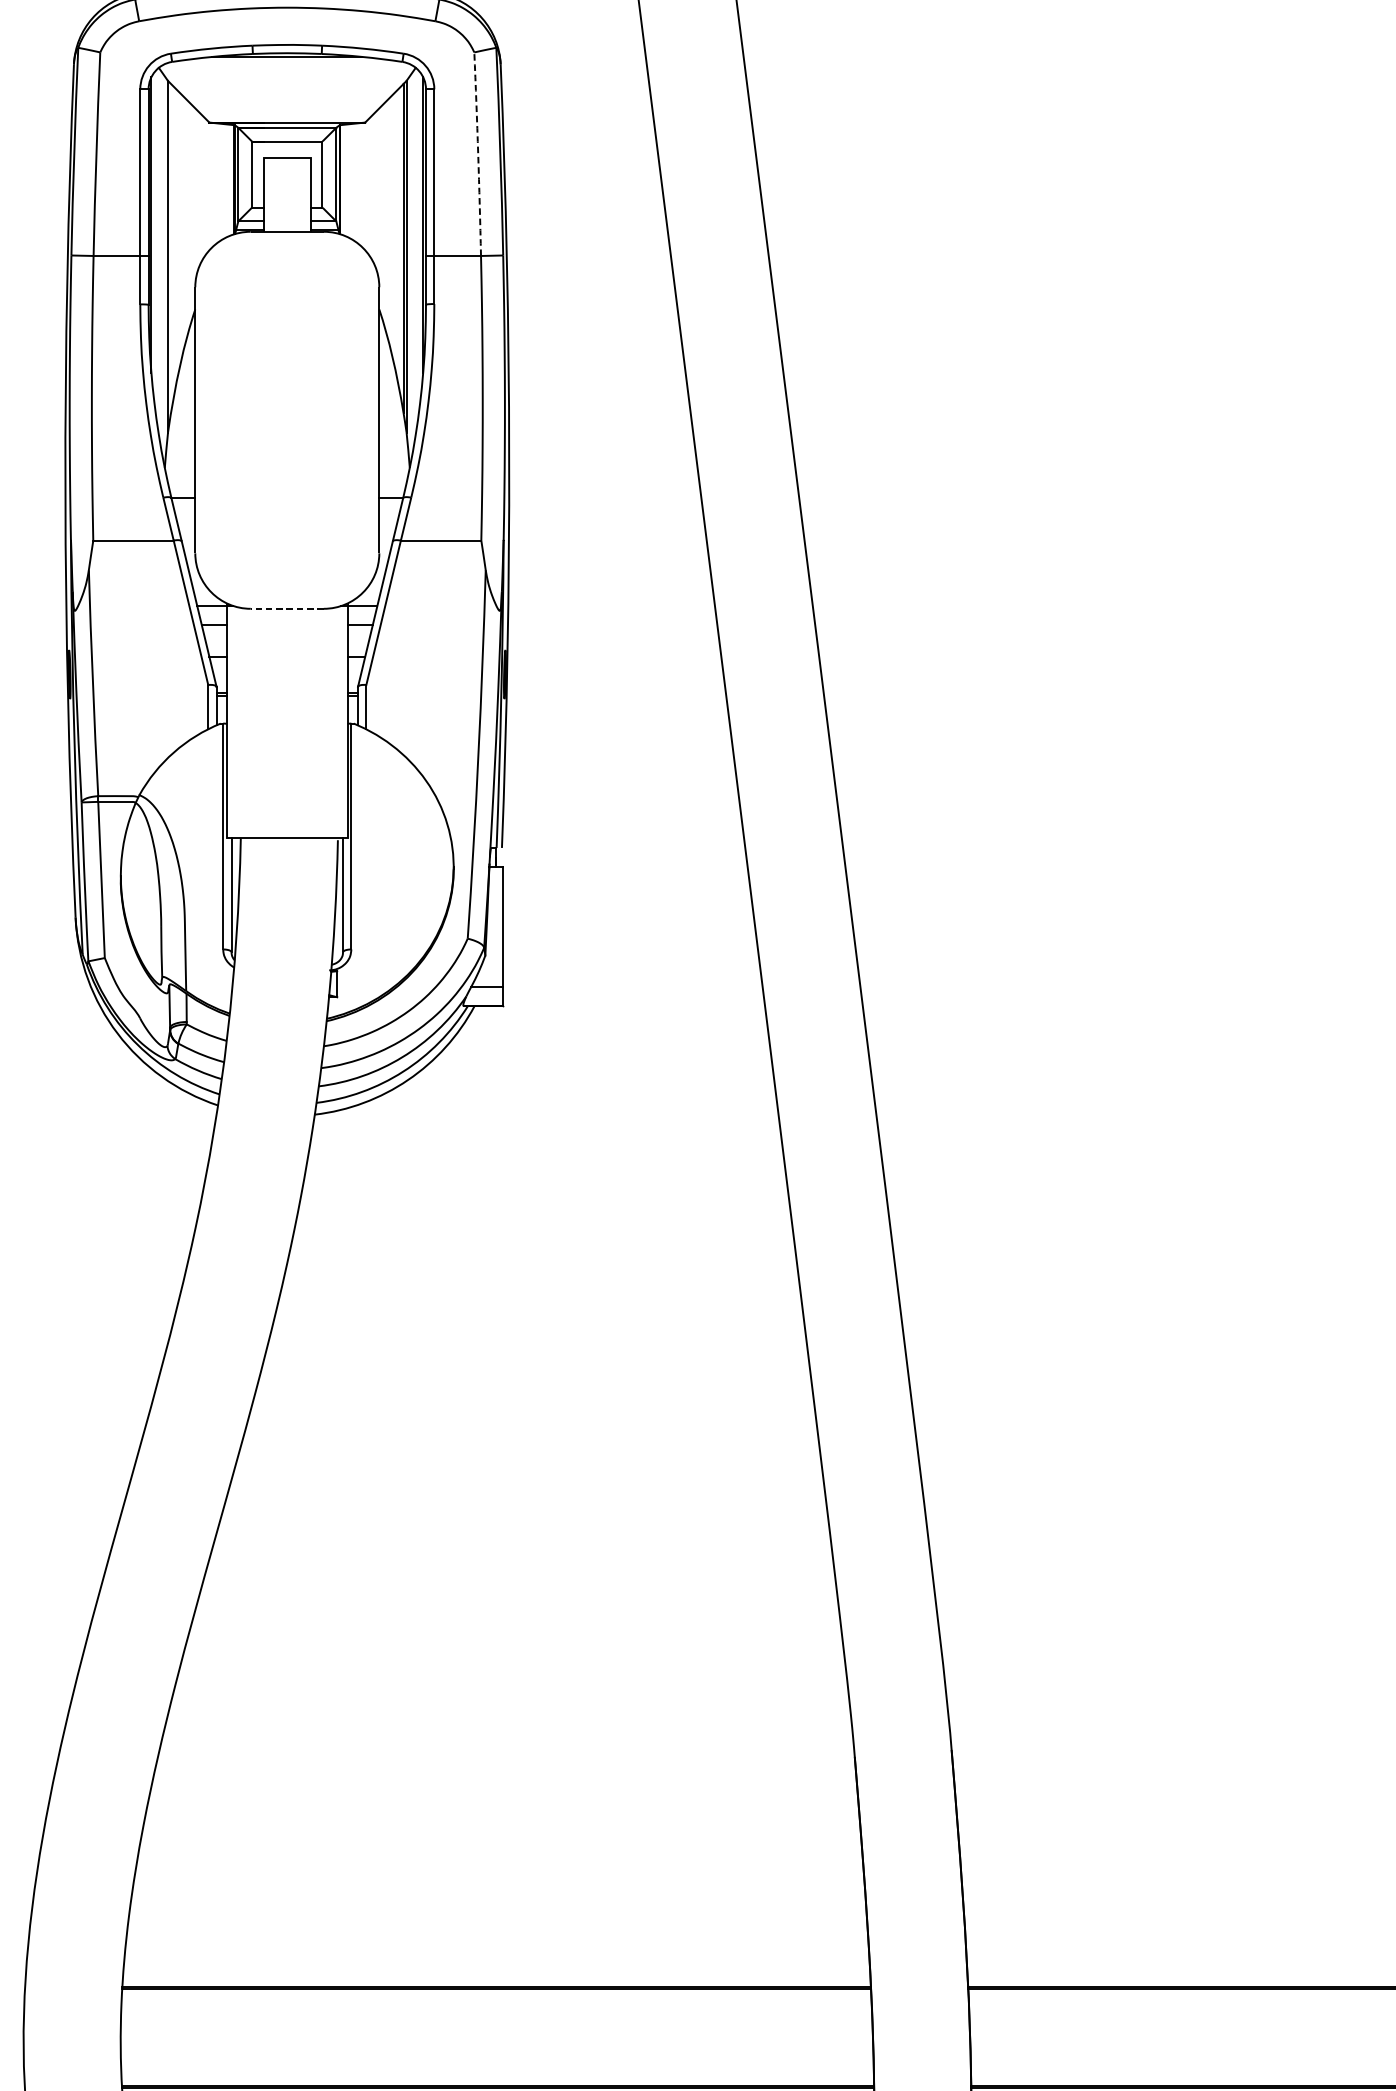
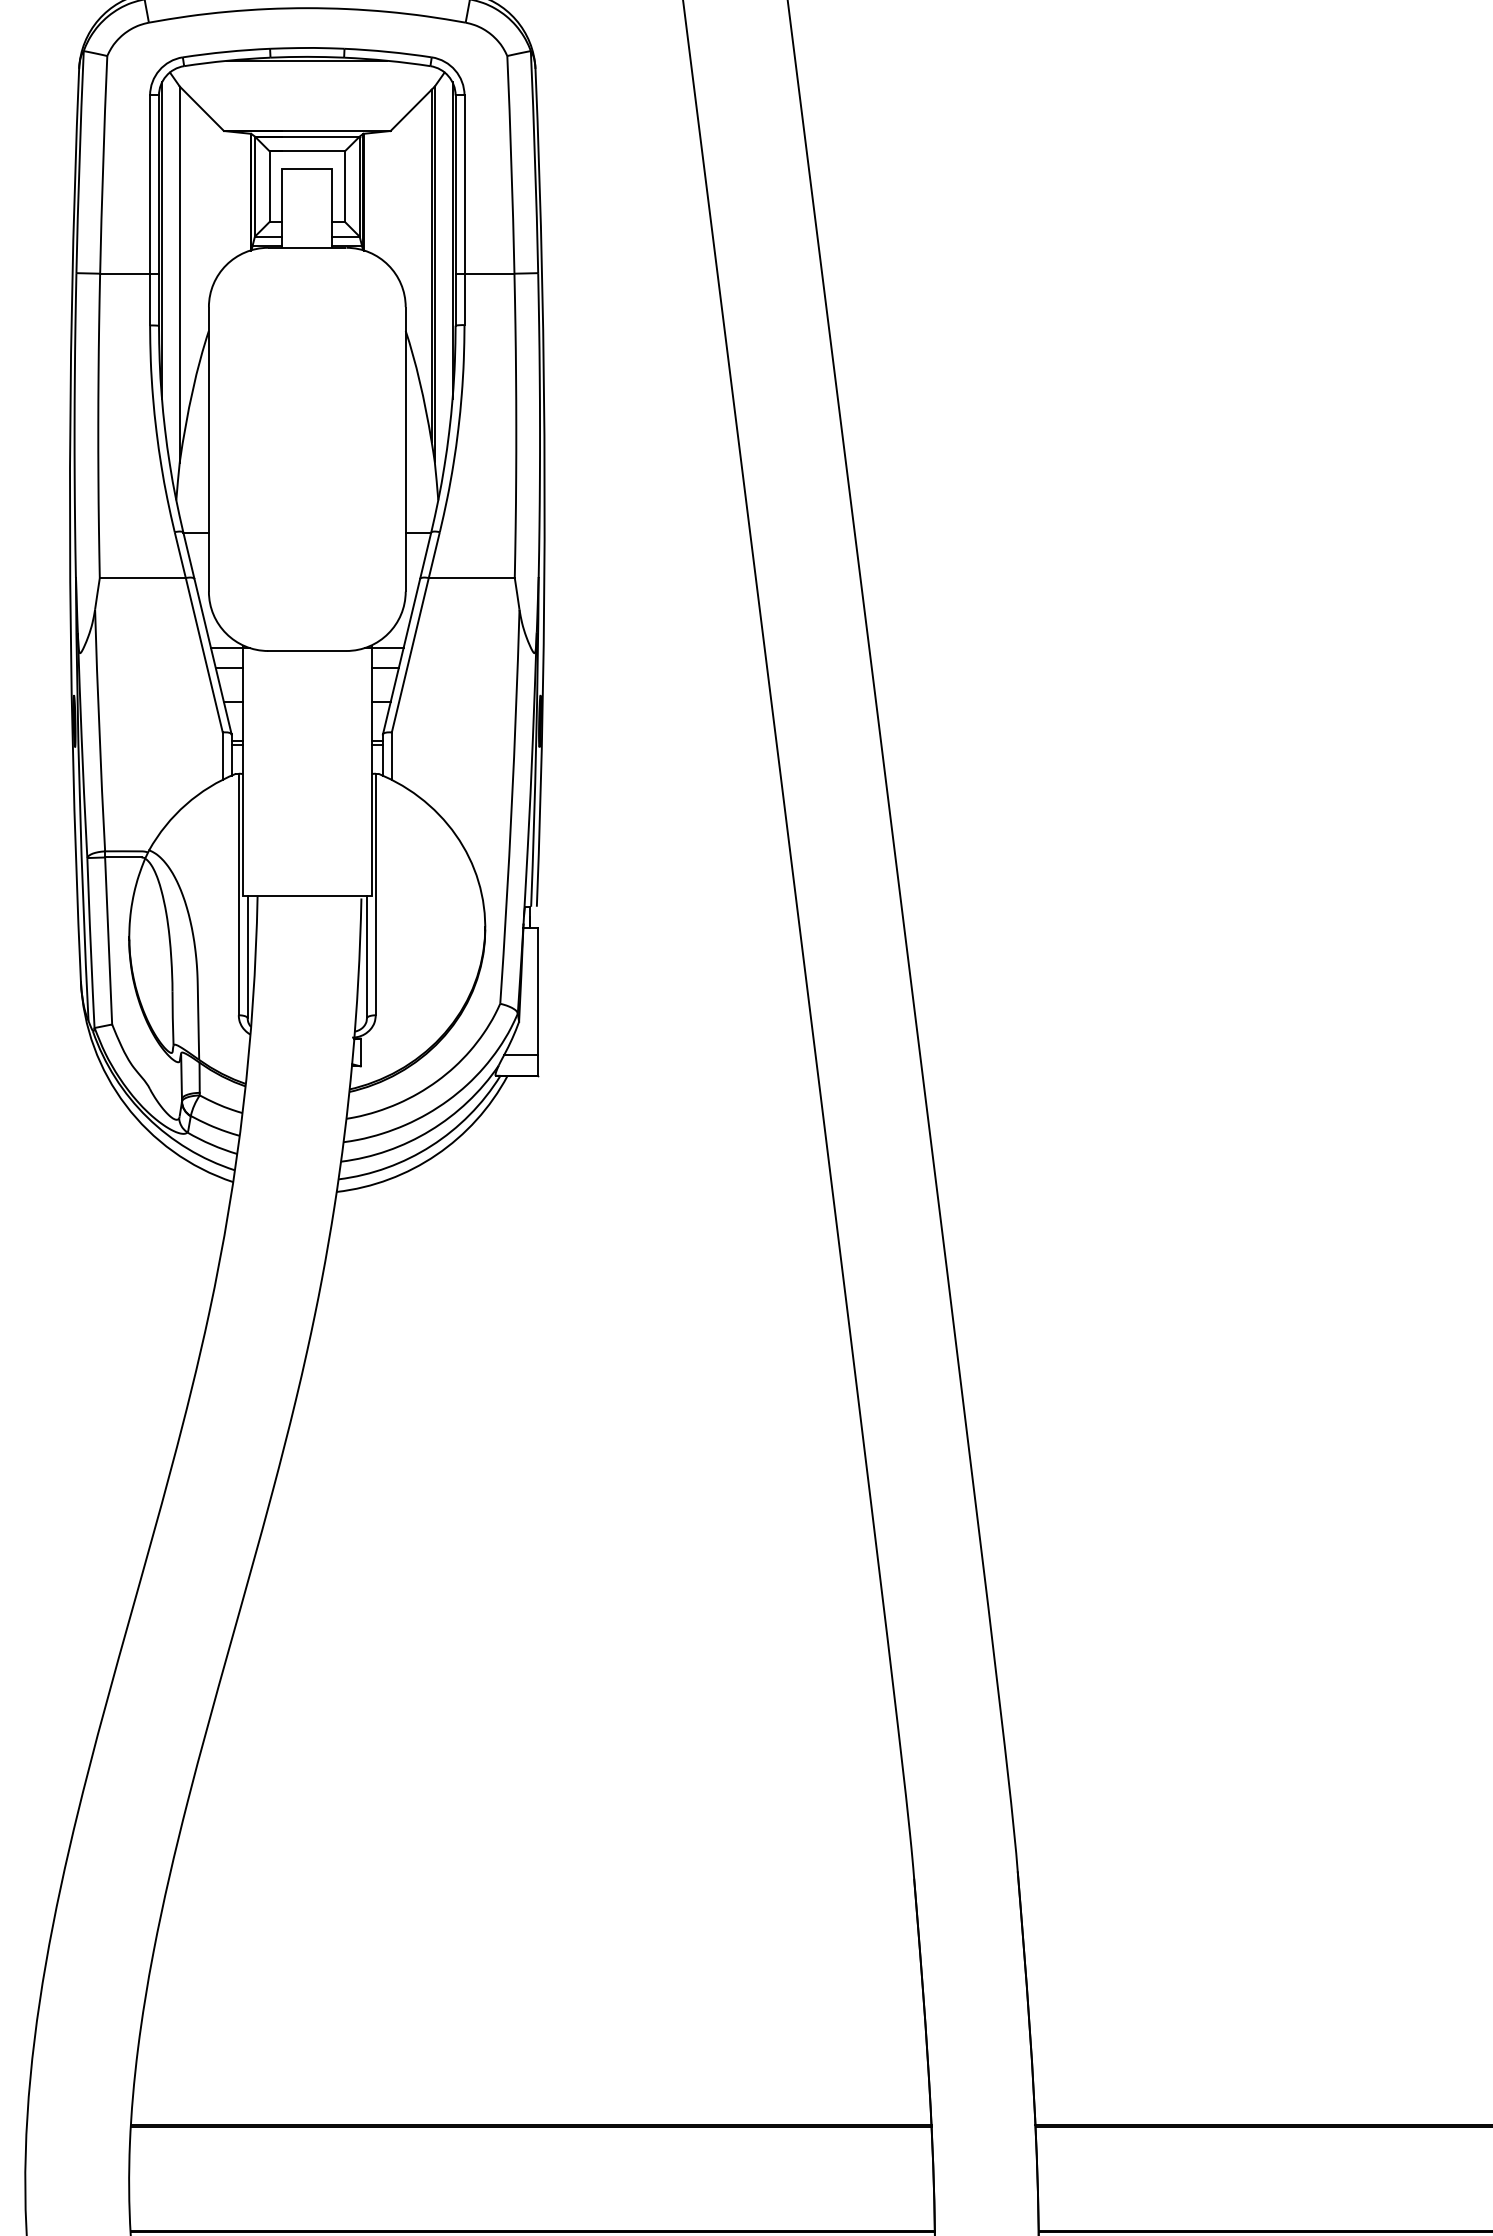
arc: (478, 153) -> (511, 164), dashed -> solid
line: (286, 609) -> (306, 651), dashed -> solid

